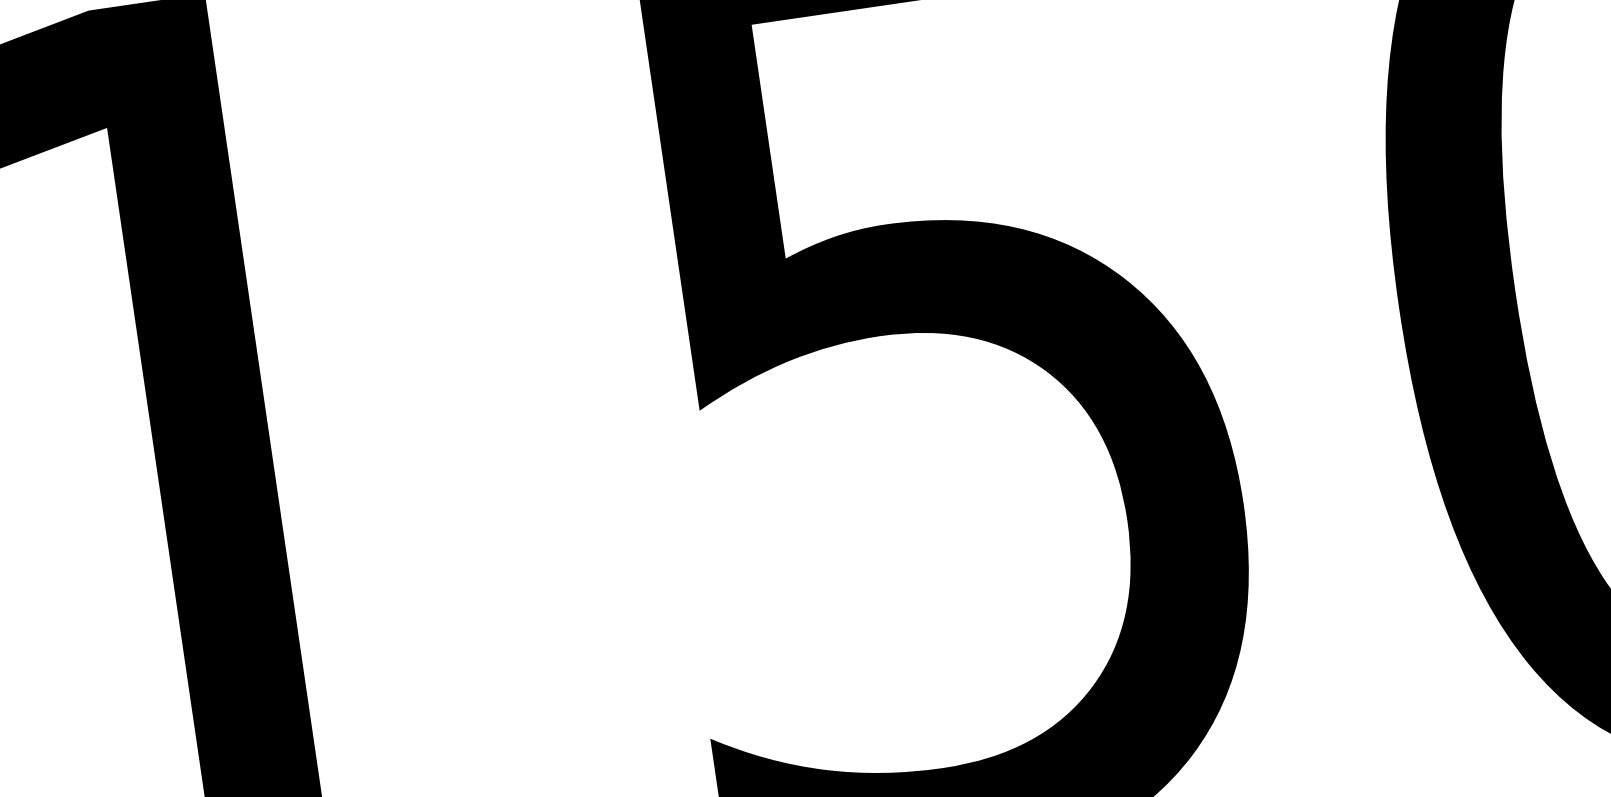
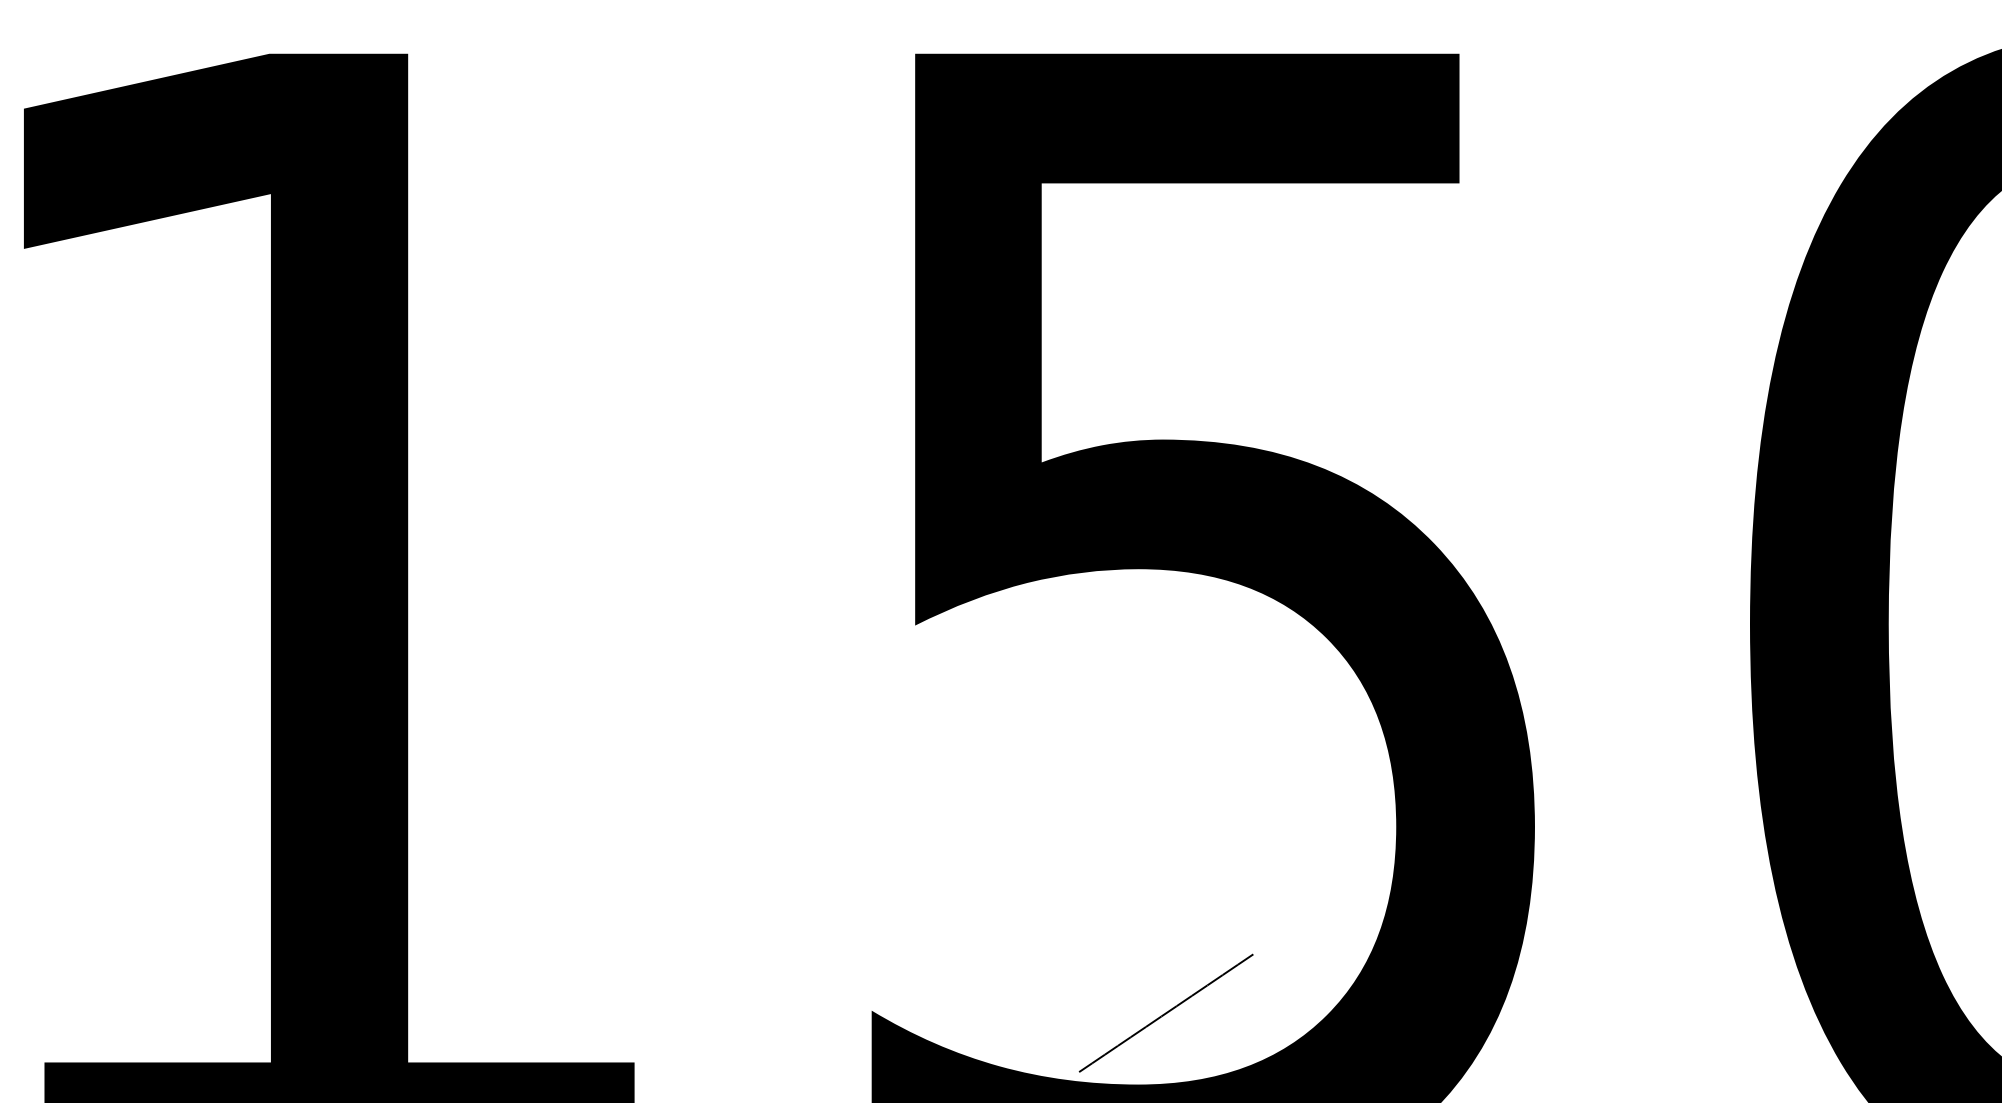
line: (956, 704) -> (1165, 1012), added

